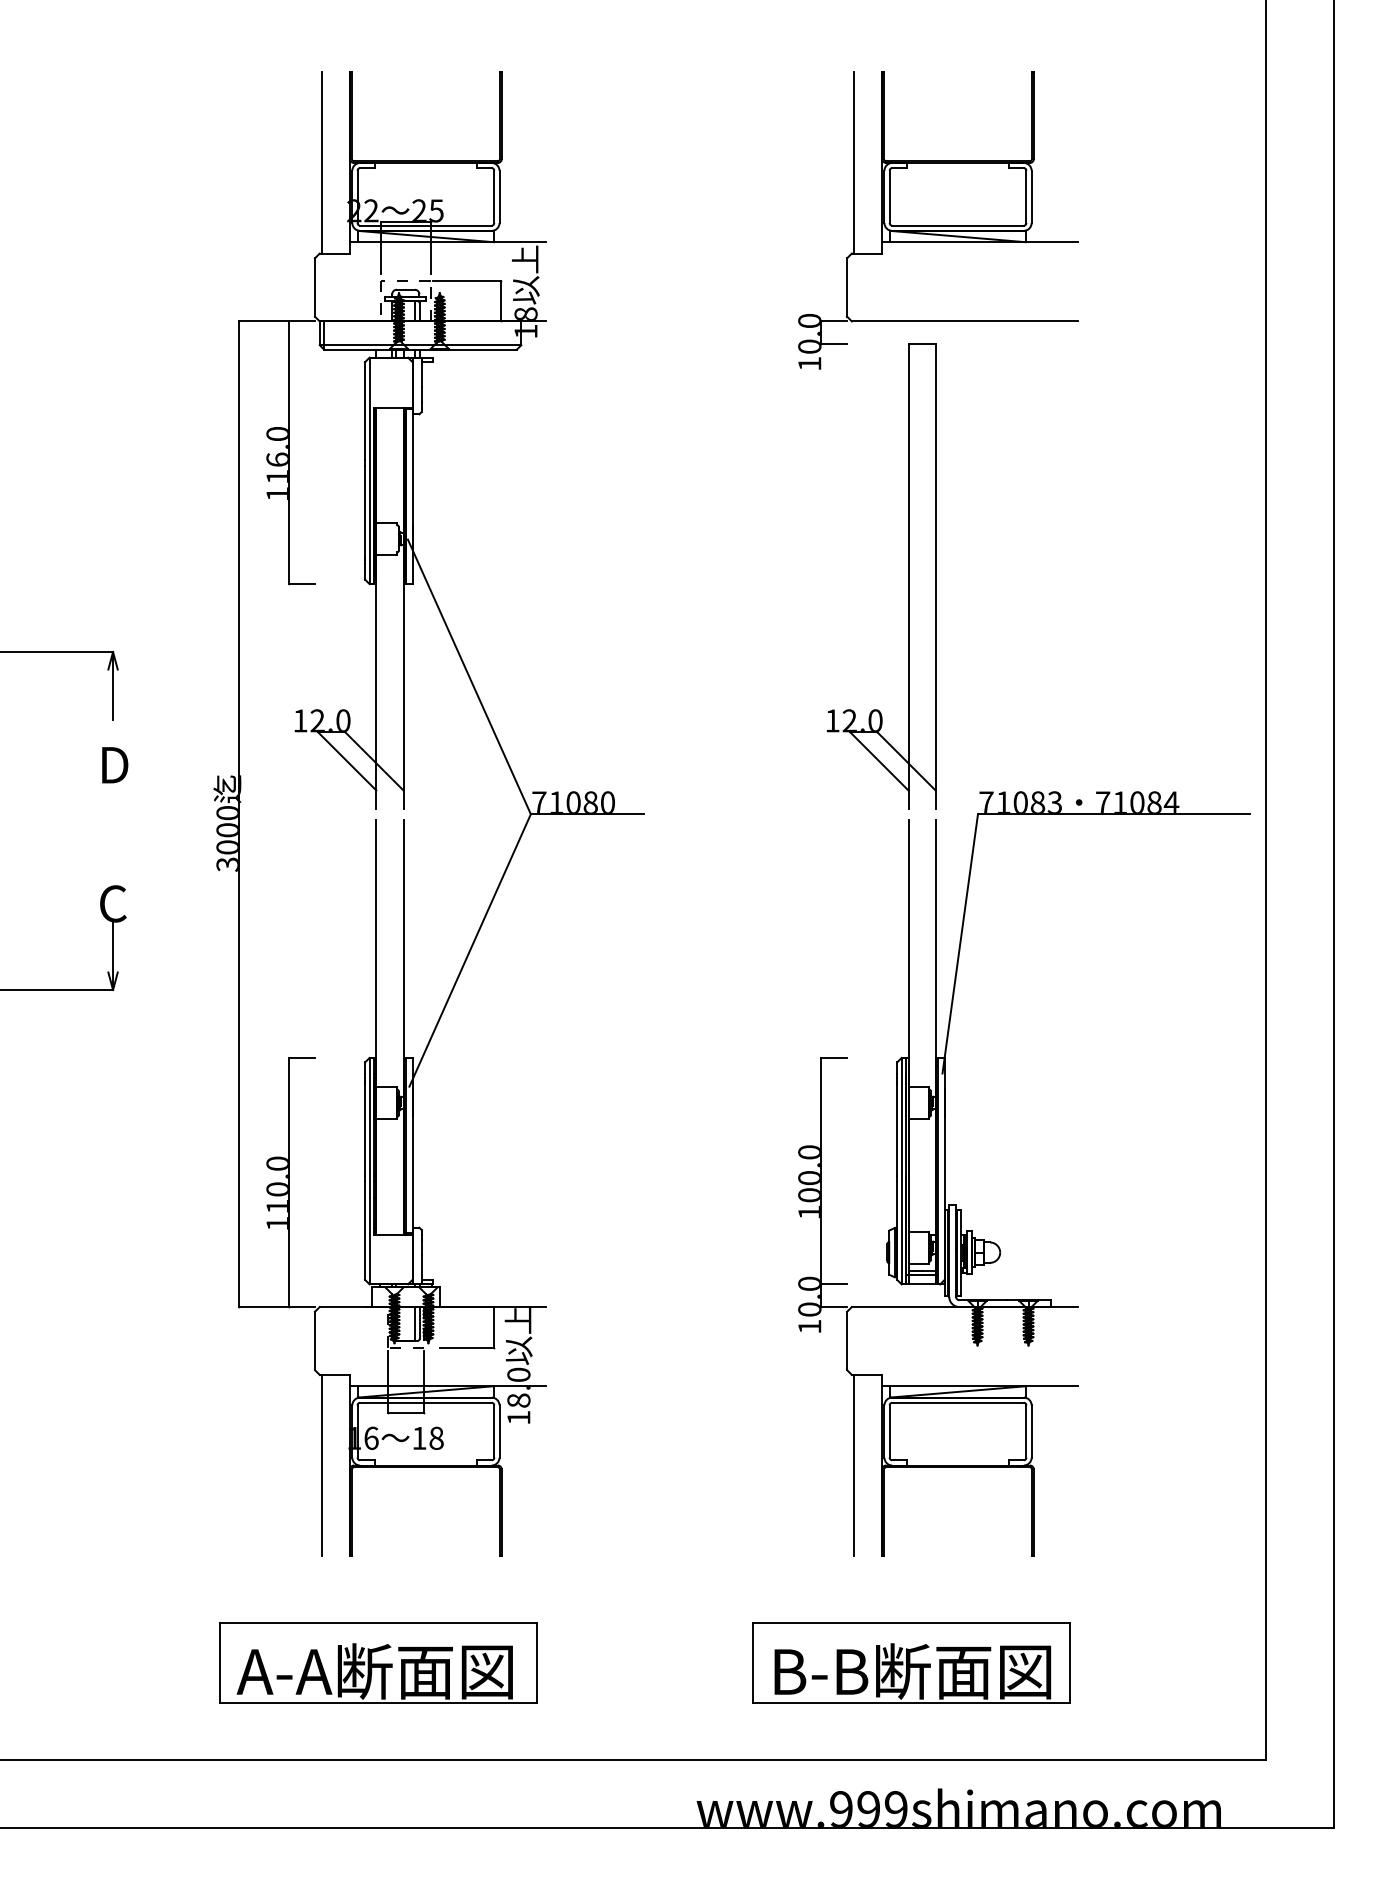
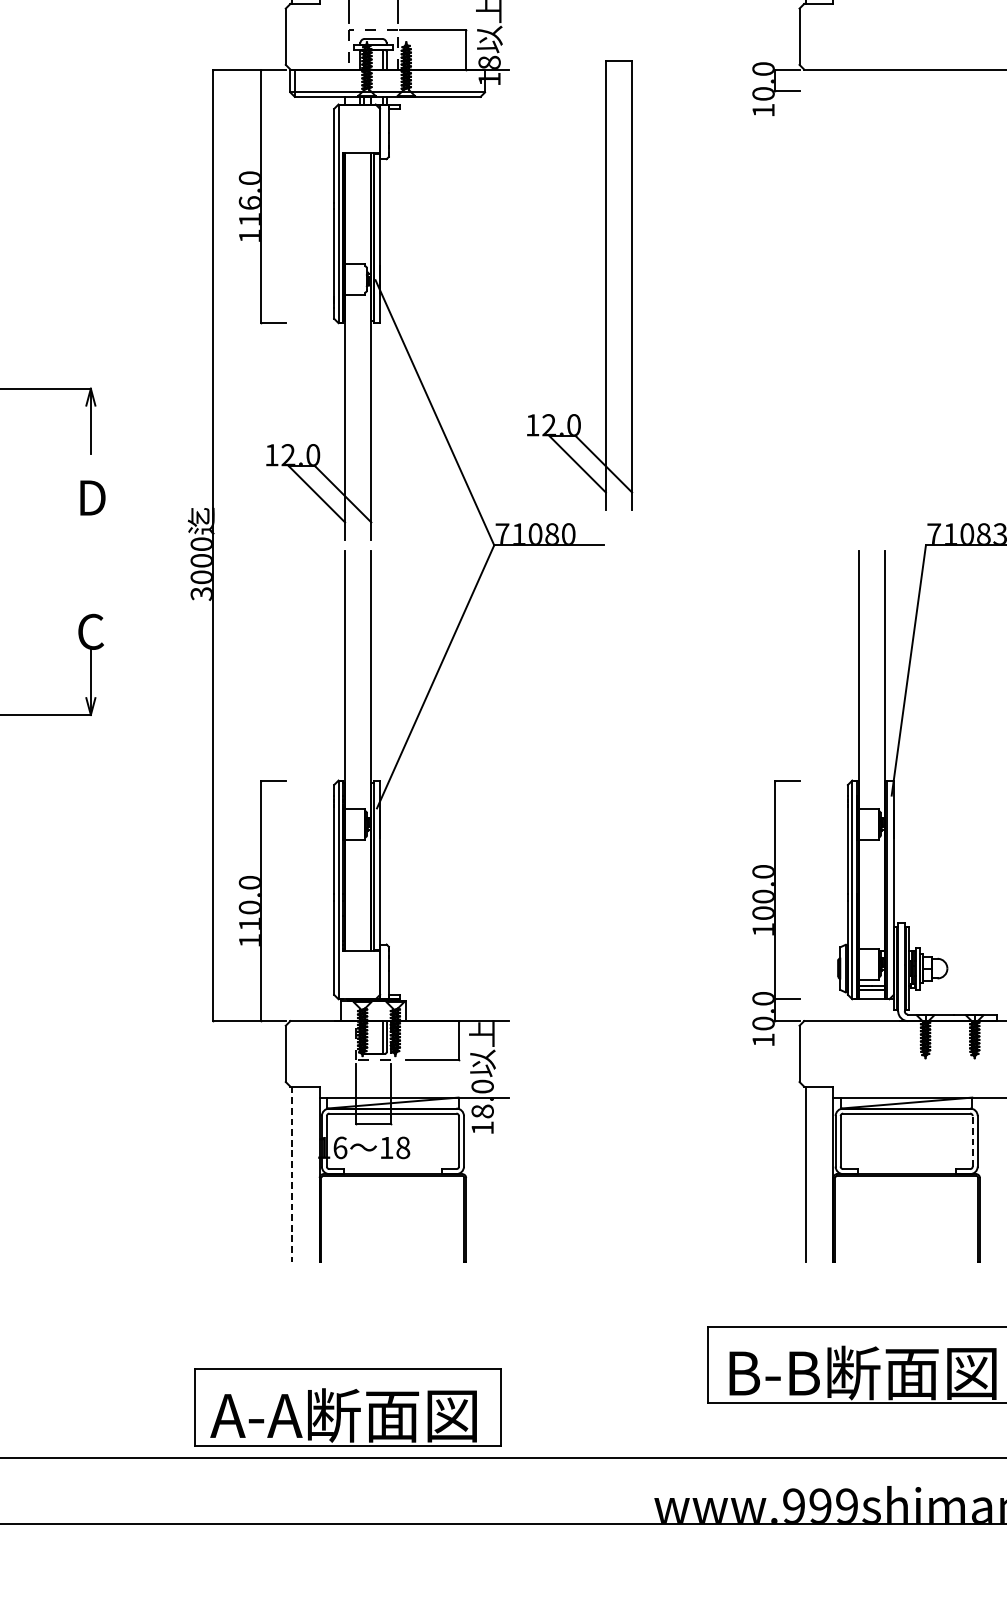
part: (908, 576) -> (605, 285), moved
line: (1026, 1431) -> (972, 1141), solid -> dashed
line: (321, 1465) -> (292, 1174), solid -> dashed
part: (378, 1662) -> (347, 1406), moved

